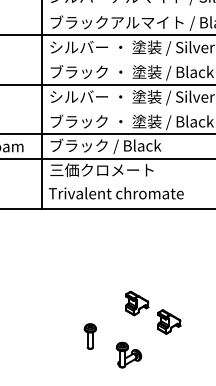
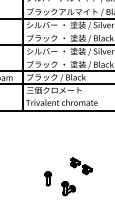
part: (153, 313) -> (81, 166), size x0.7

